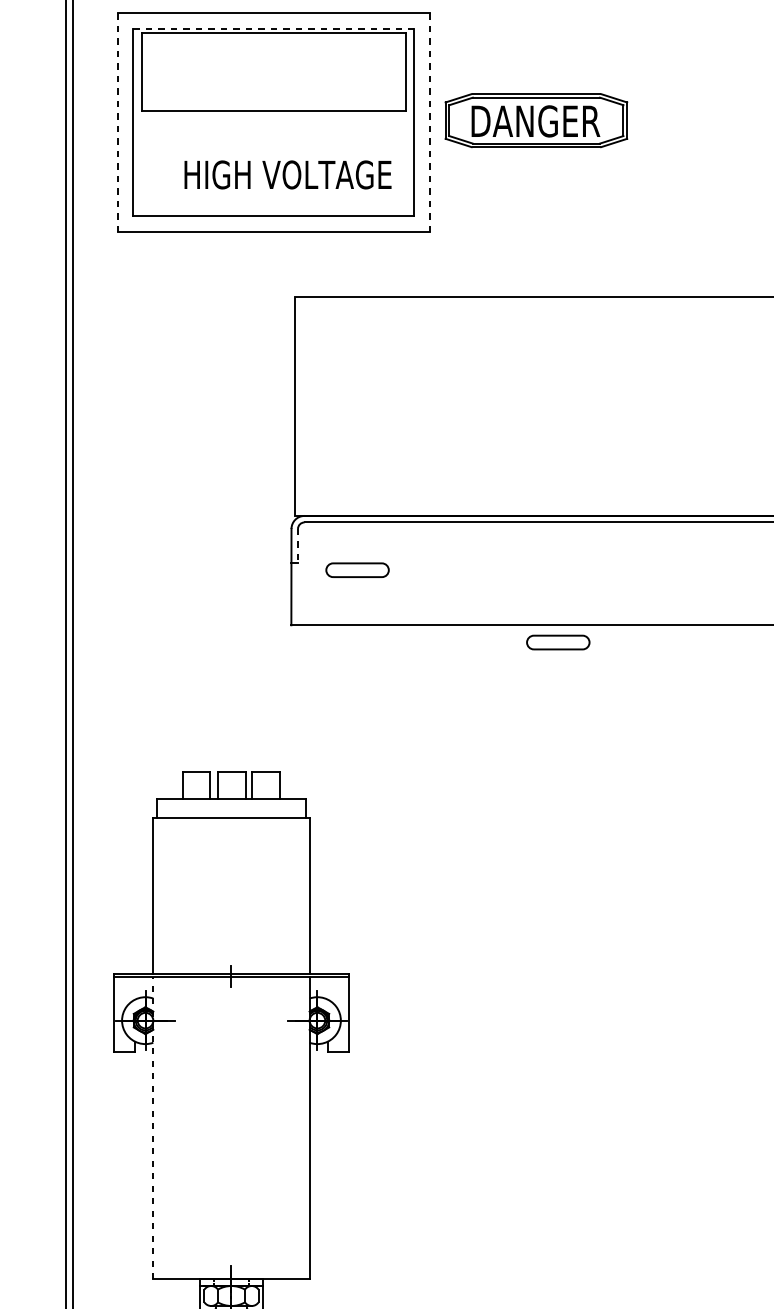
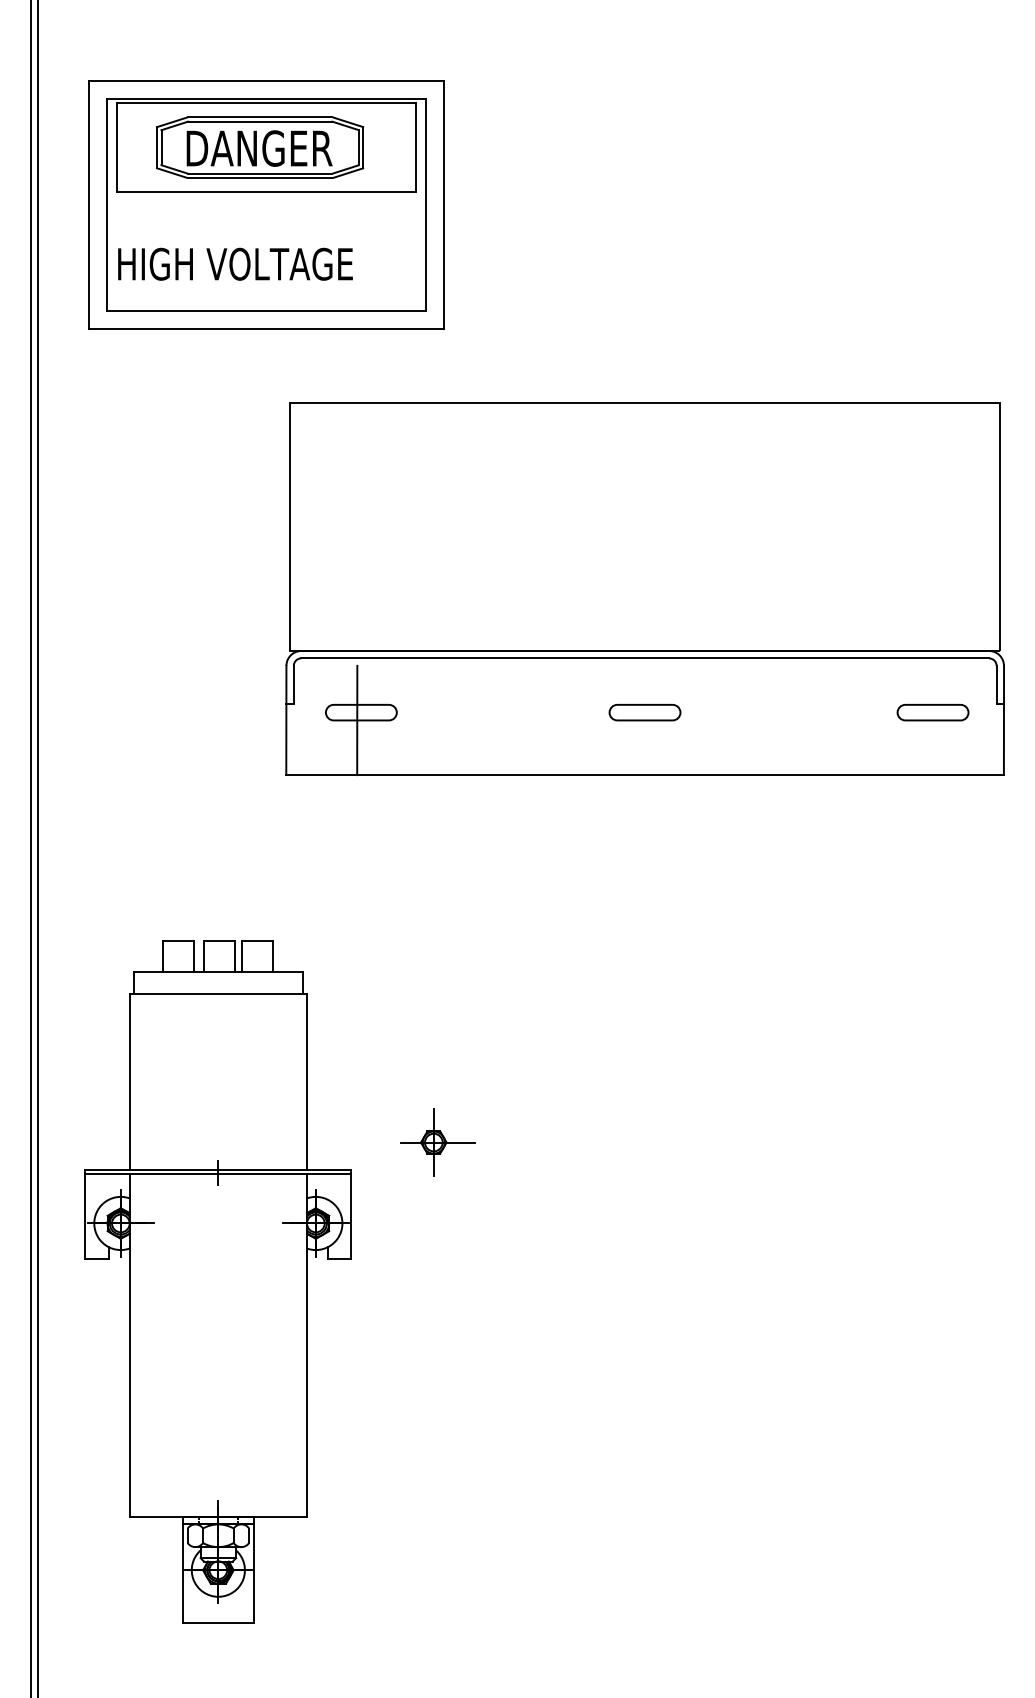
line: (273, 28) -> (266, 98), dashed -> solid
part: (536, 120) -> (260, 147), moved
line: (117, 123) -> (89, 205), dashed -> solid
line: (429, 123) -> (443, 205), dashed -> solid
text: (288, 174) -> (235, 263), moved
line: (297, 546) -> (293, 685), dashed -> solid
line: (354, 577) -> (357, 720), added
part: (557, 642) -> (644, 712), moved
part: (424, 949) -> (437, 1142), added
line: (153, 1128) -> (129, 1345), dashed -> solid

